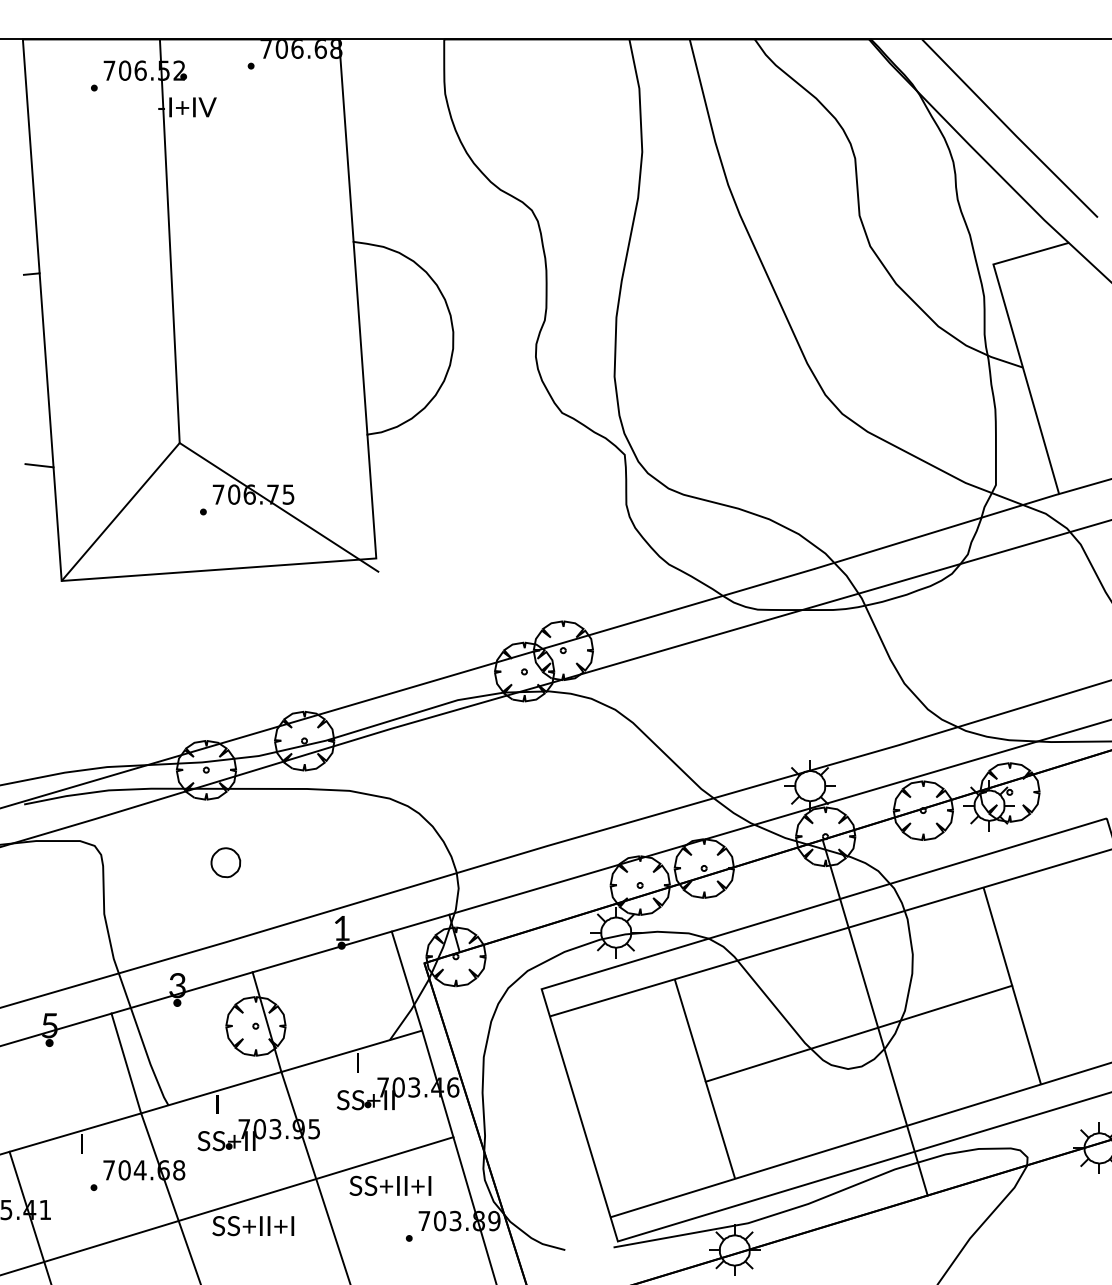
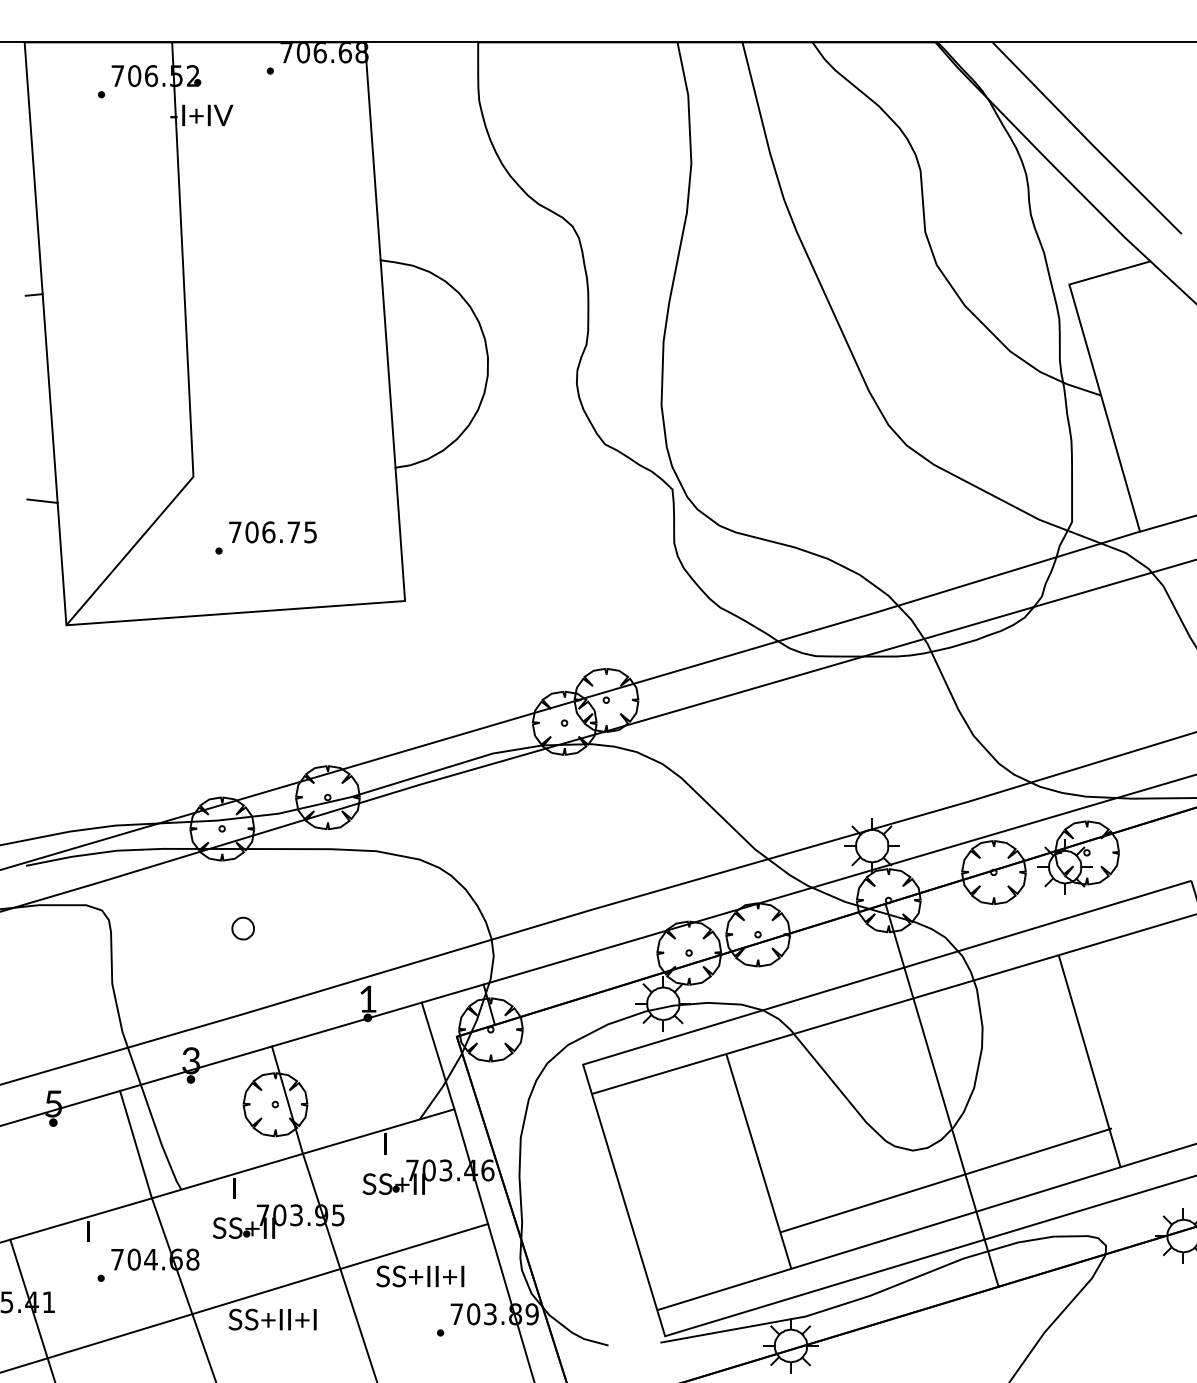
line: (278, 507) -> (299, 546), removed
part: (225, 862) -> (242, 928), size x0.7
line: (858, 1033) -> (945, 1180), moved

